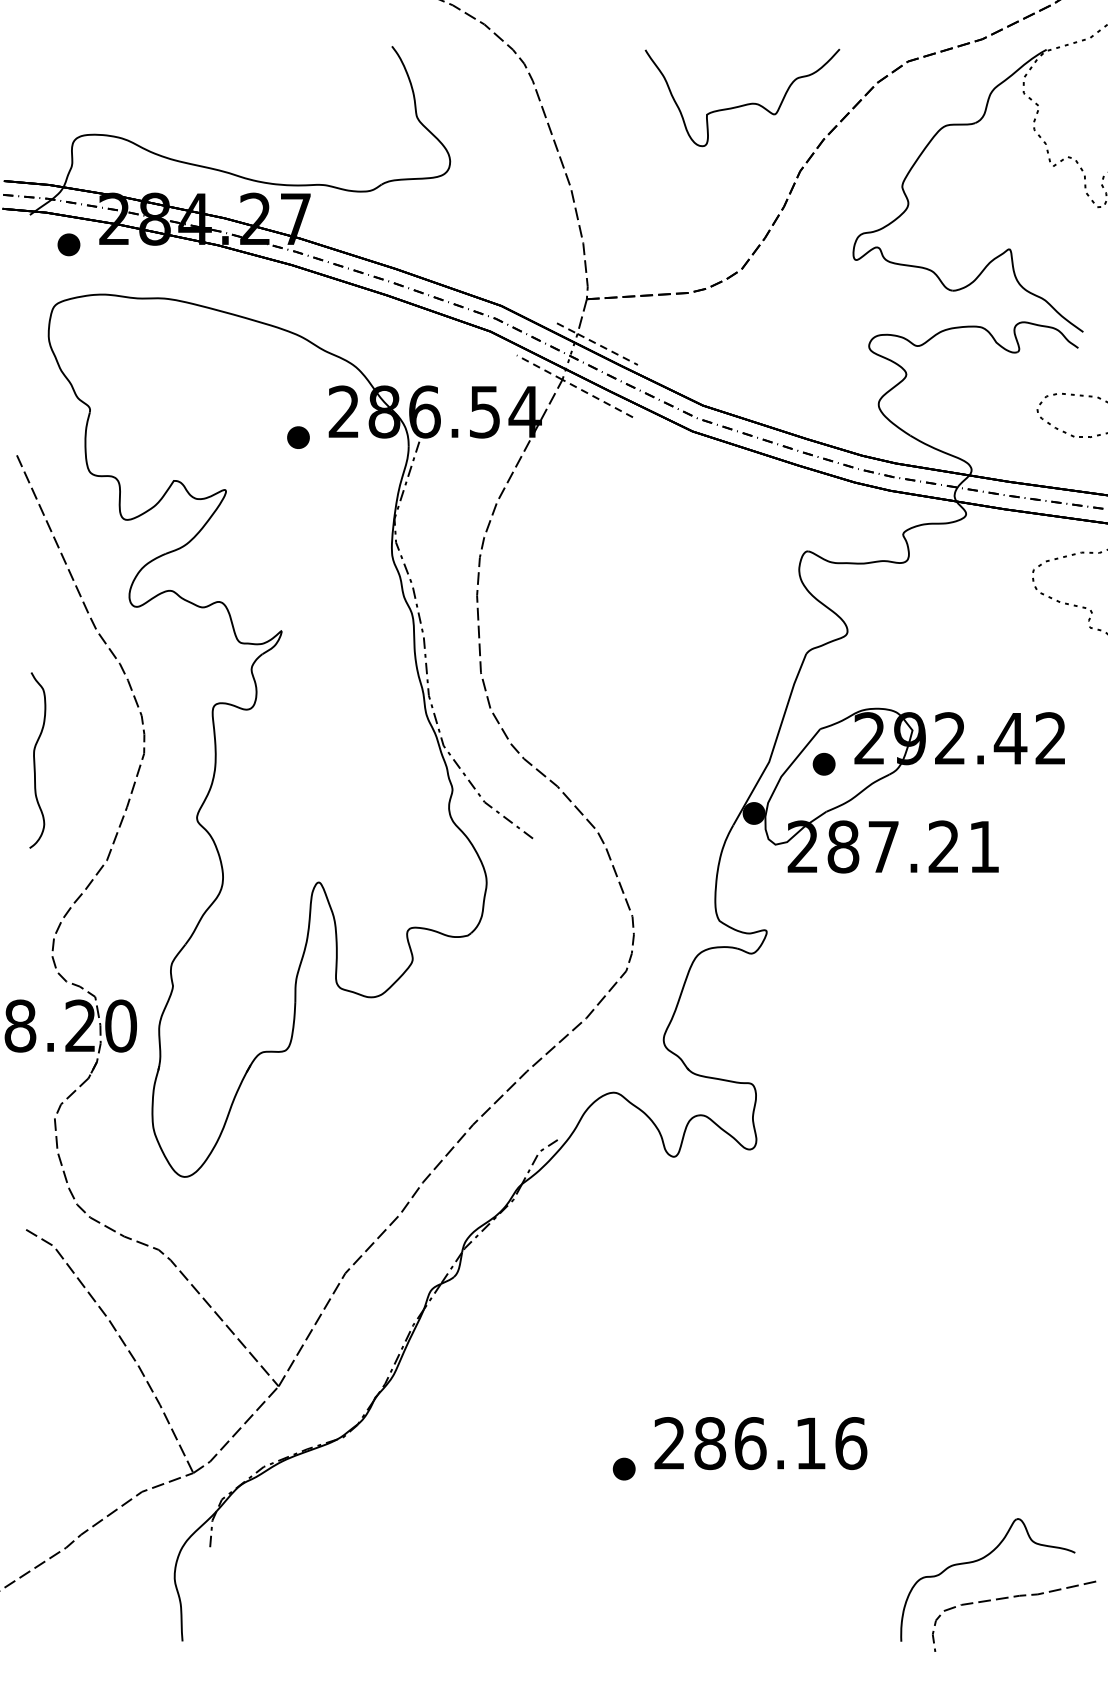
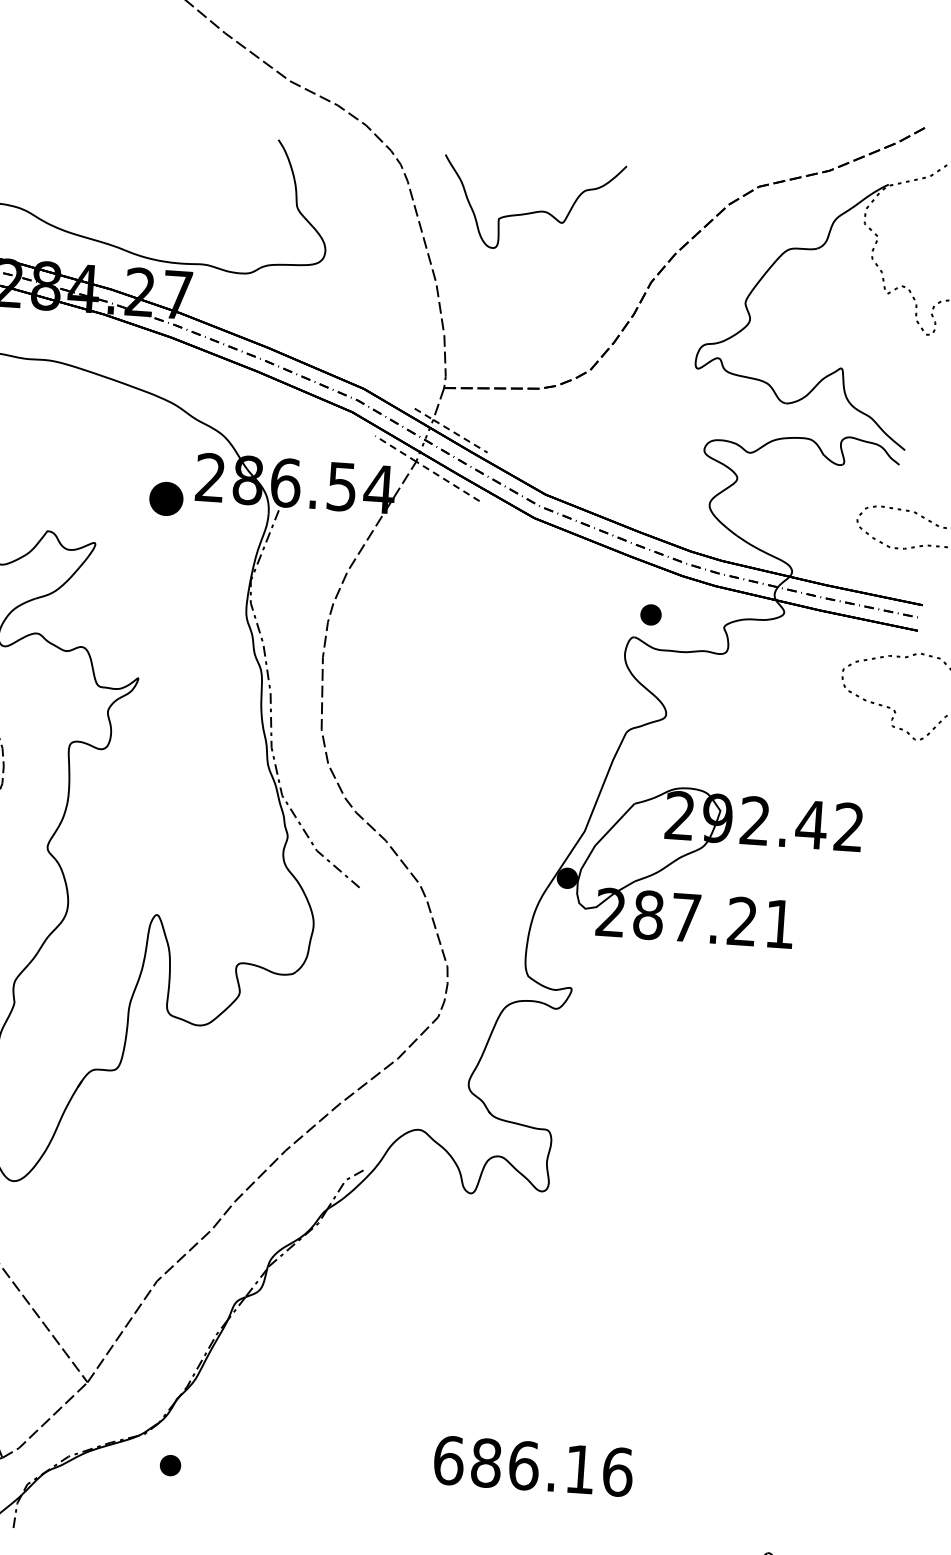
curve: (742, 104) -> (532, 211), moved
part: (298, 437) -> (166, 498), size x1.6
part: (823, 764) -> (650, 615), moved
text: (670, 1443) -> (449, 1460), 286.16 -> 686.16
part: (623, 1468) -> (169, 1464), moved

